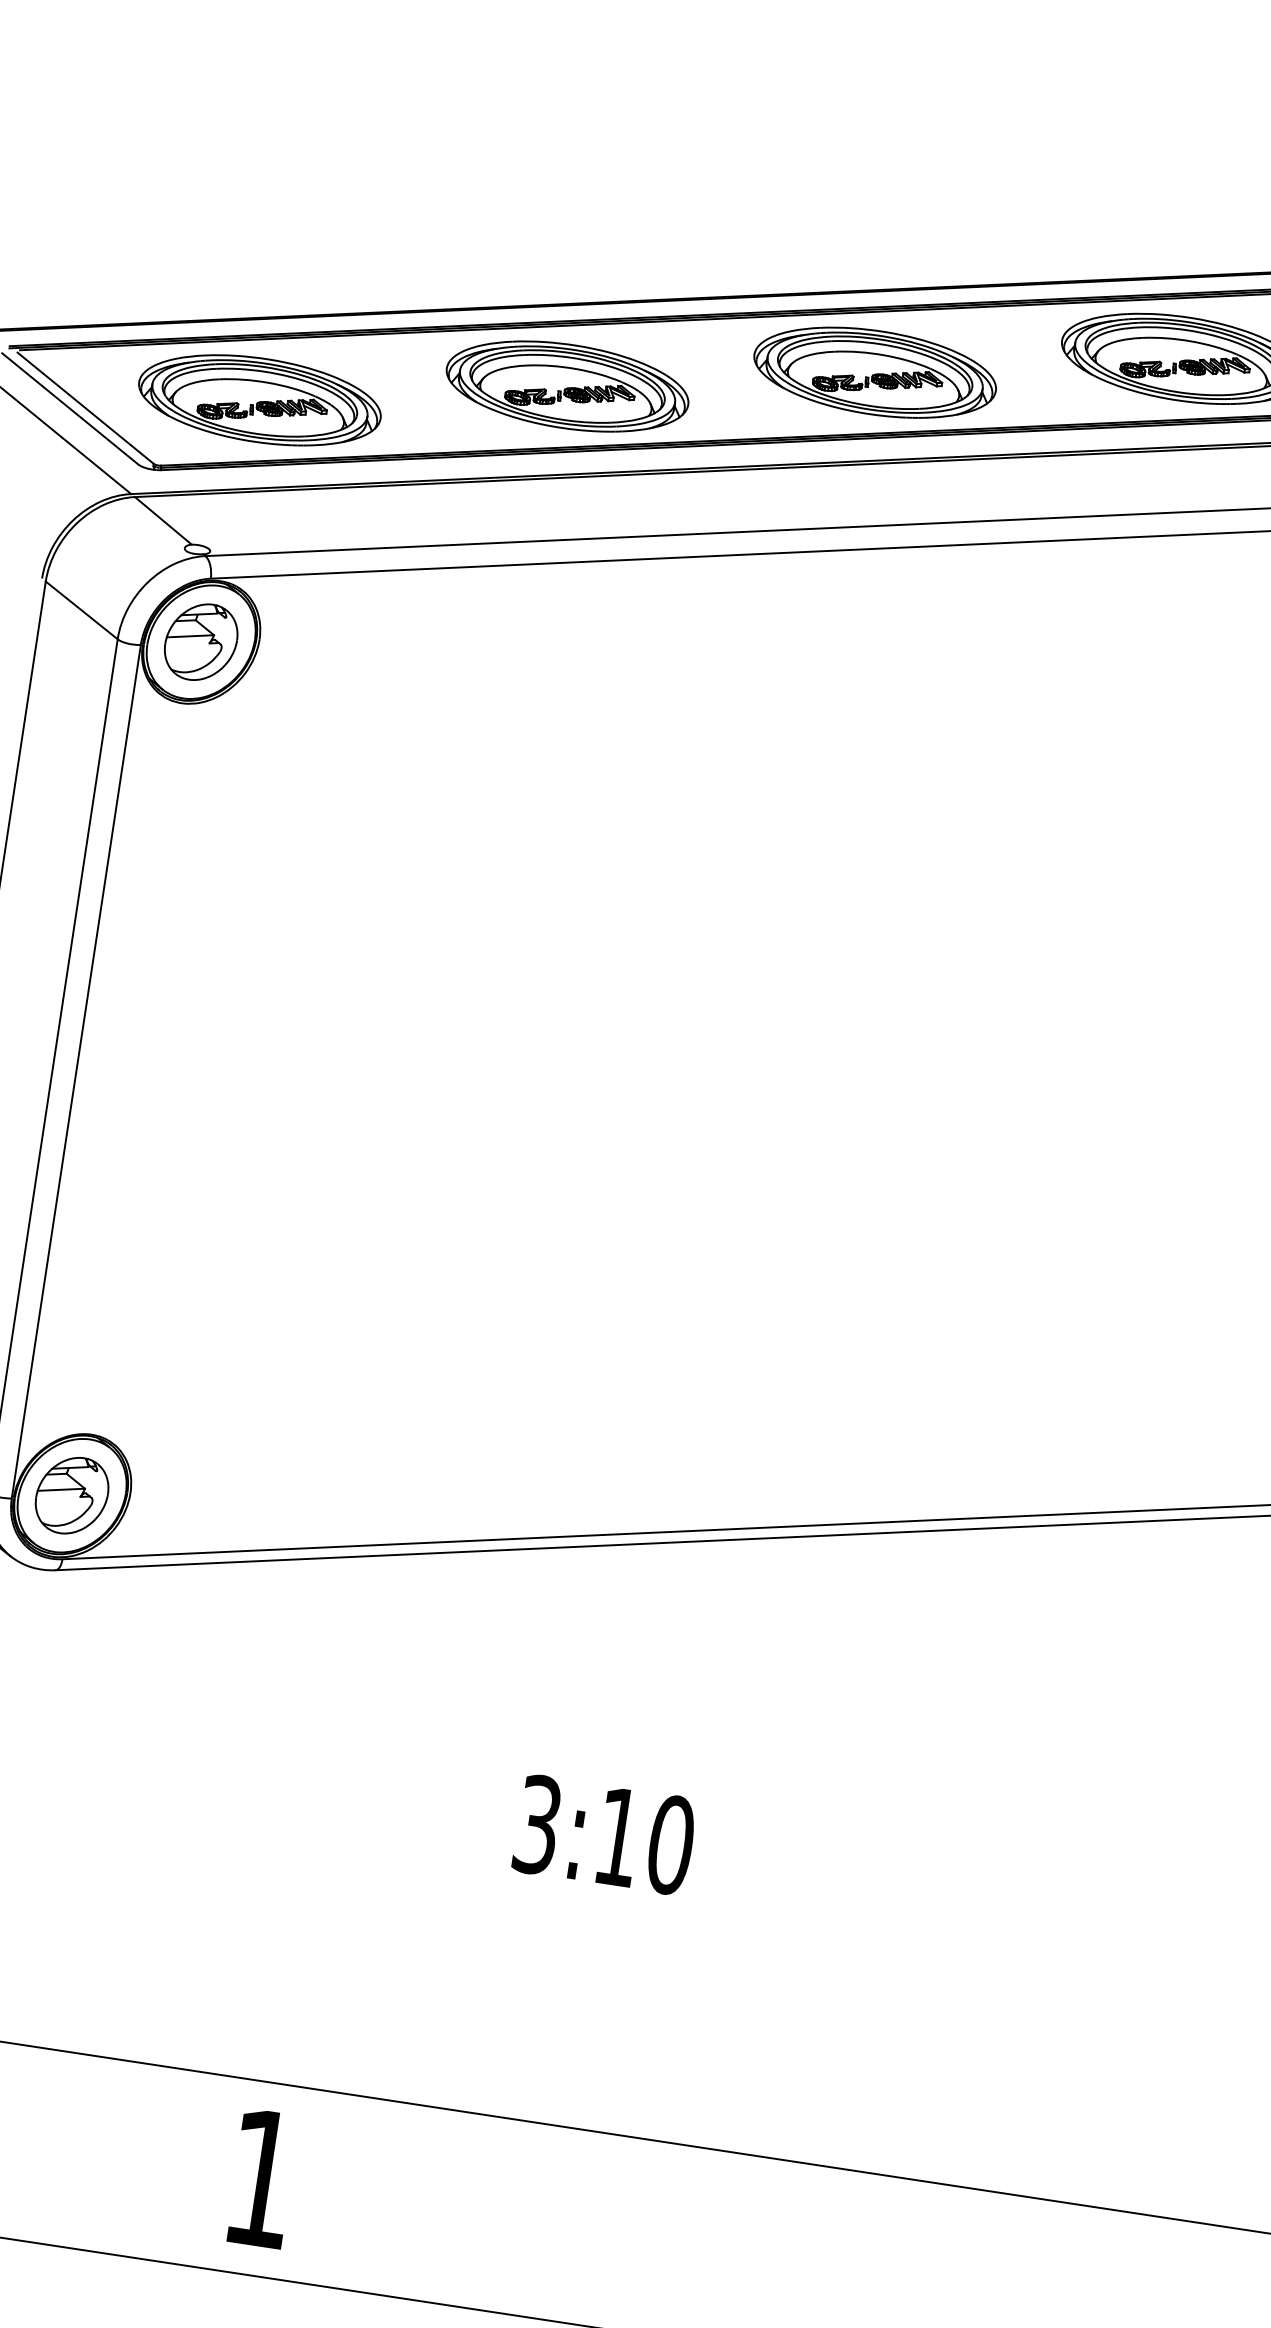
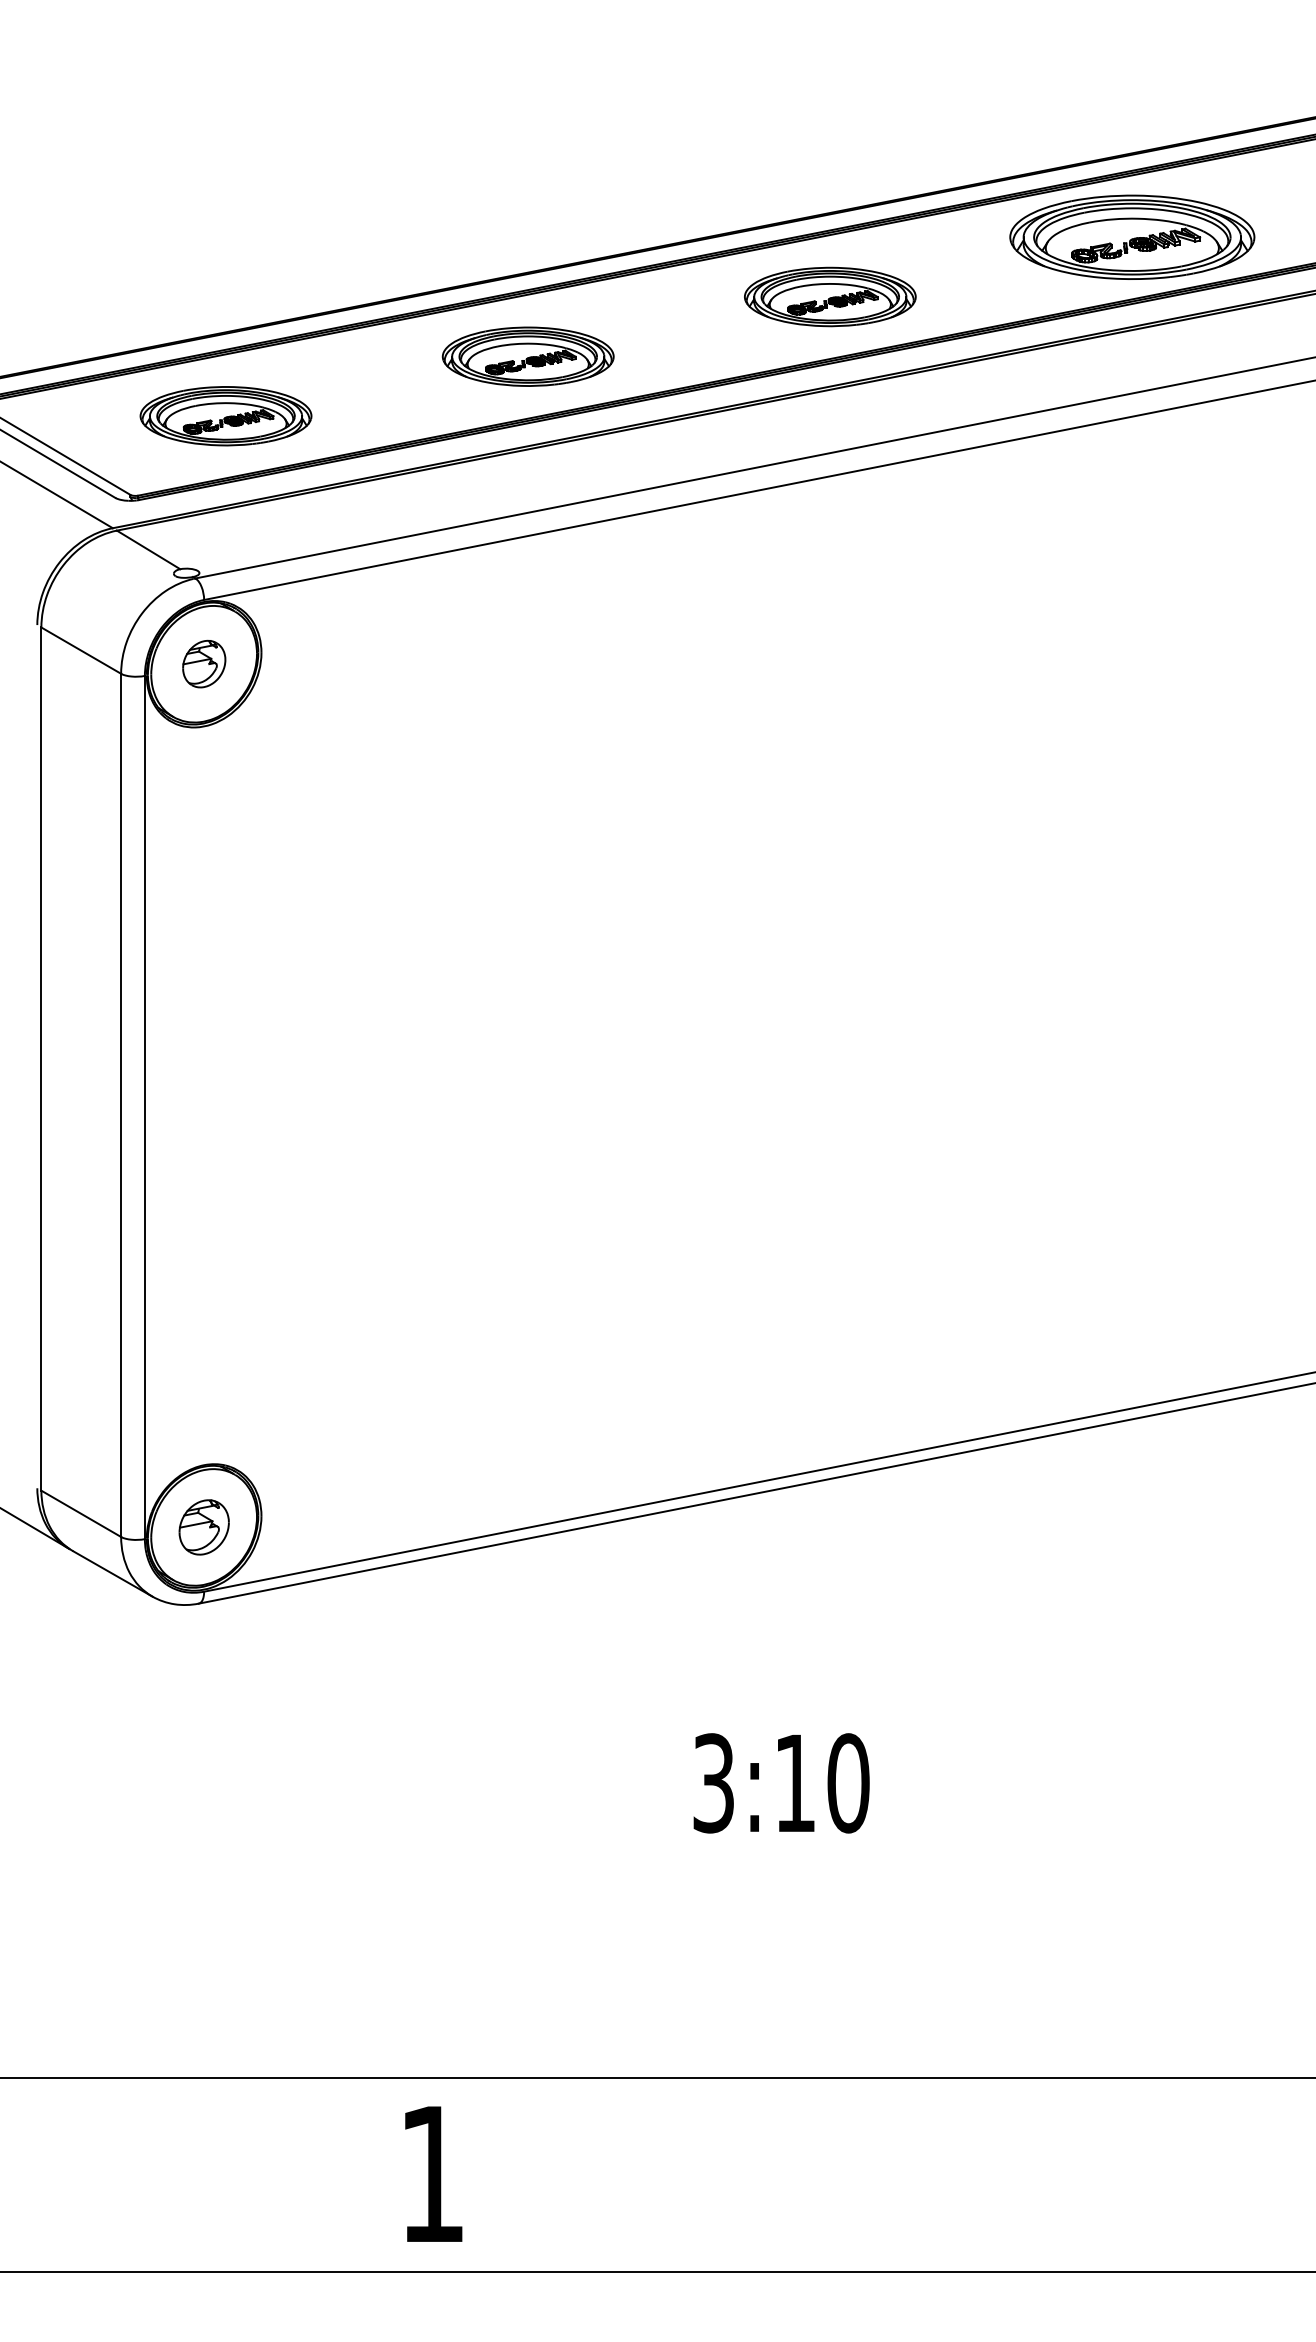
part: (875, 372) -> (830, 296), size x0.7
part: (567, 386) -> (528, 356), size x0.7
part: (259, 399) -> (225, 415), size x0.7
part: (201, 641) -> (204, 663), size x0.6
part: (72, 1495) -> (204, 1527), size x0.7
text: (262, 2177) -> (433, 2173), moved

